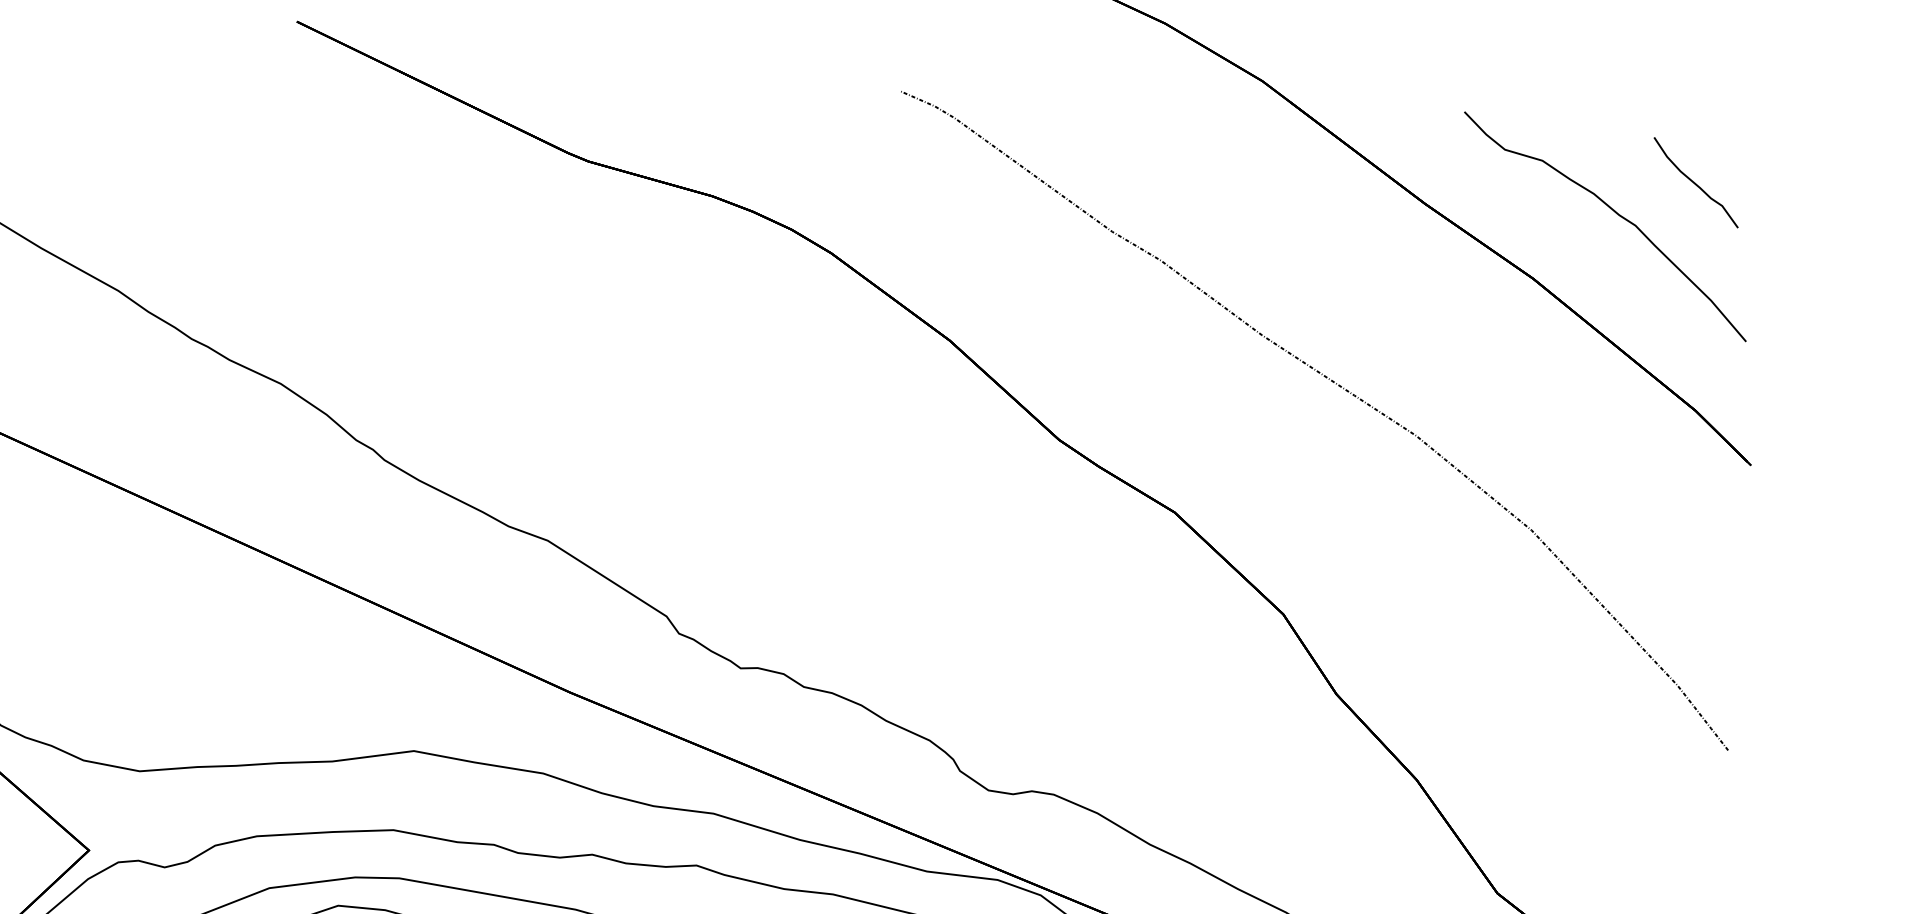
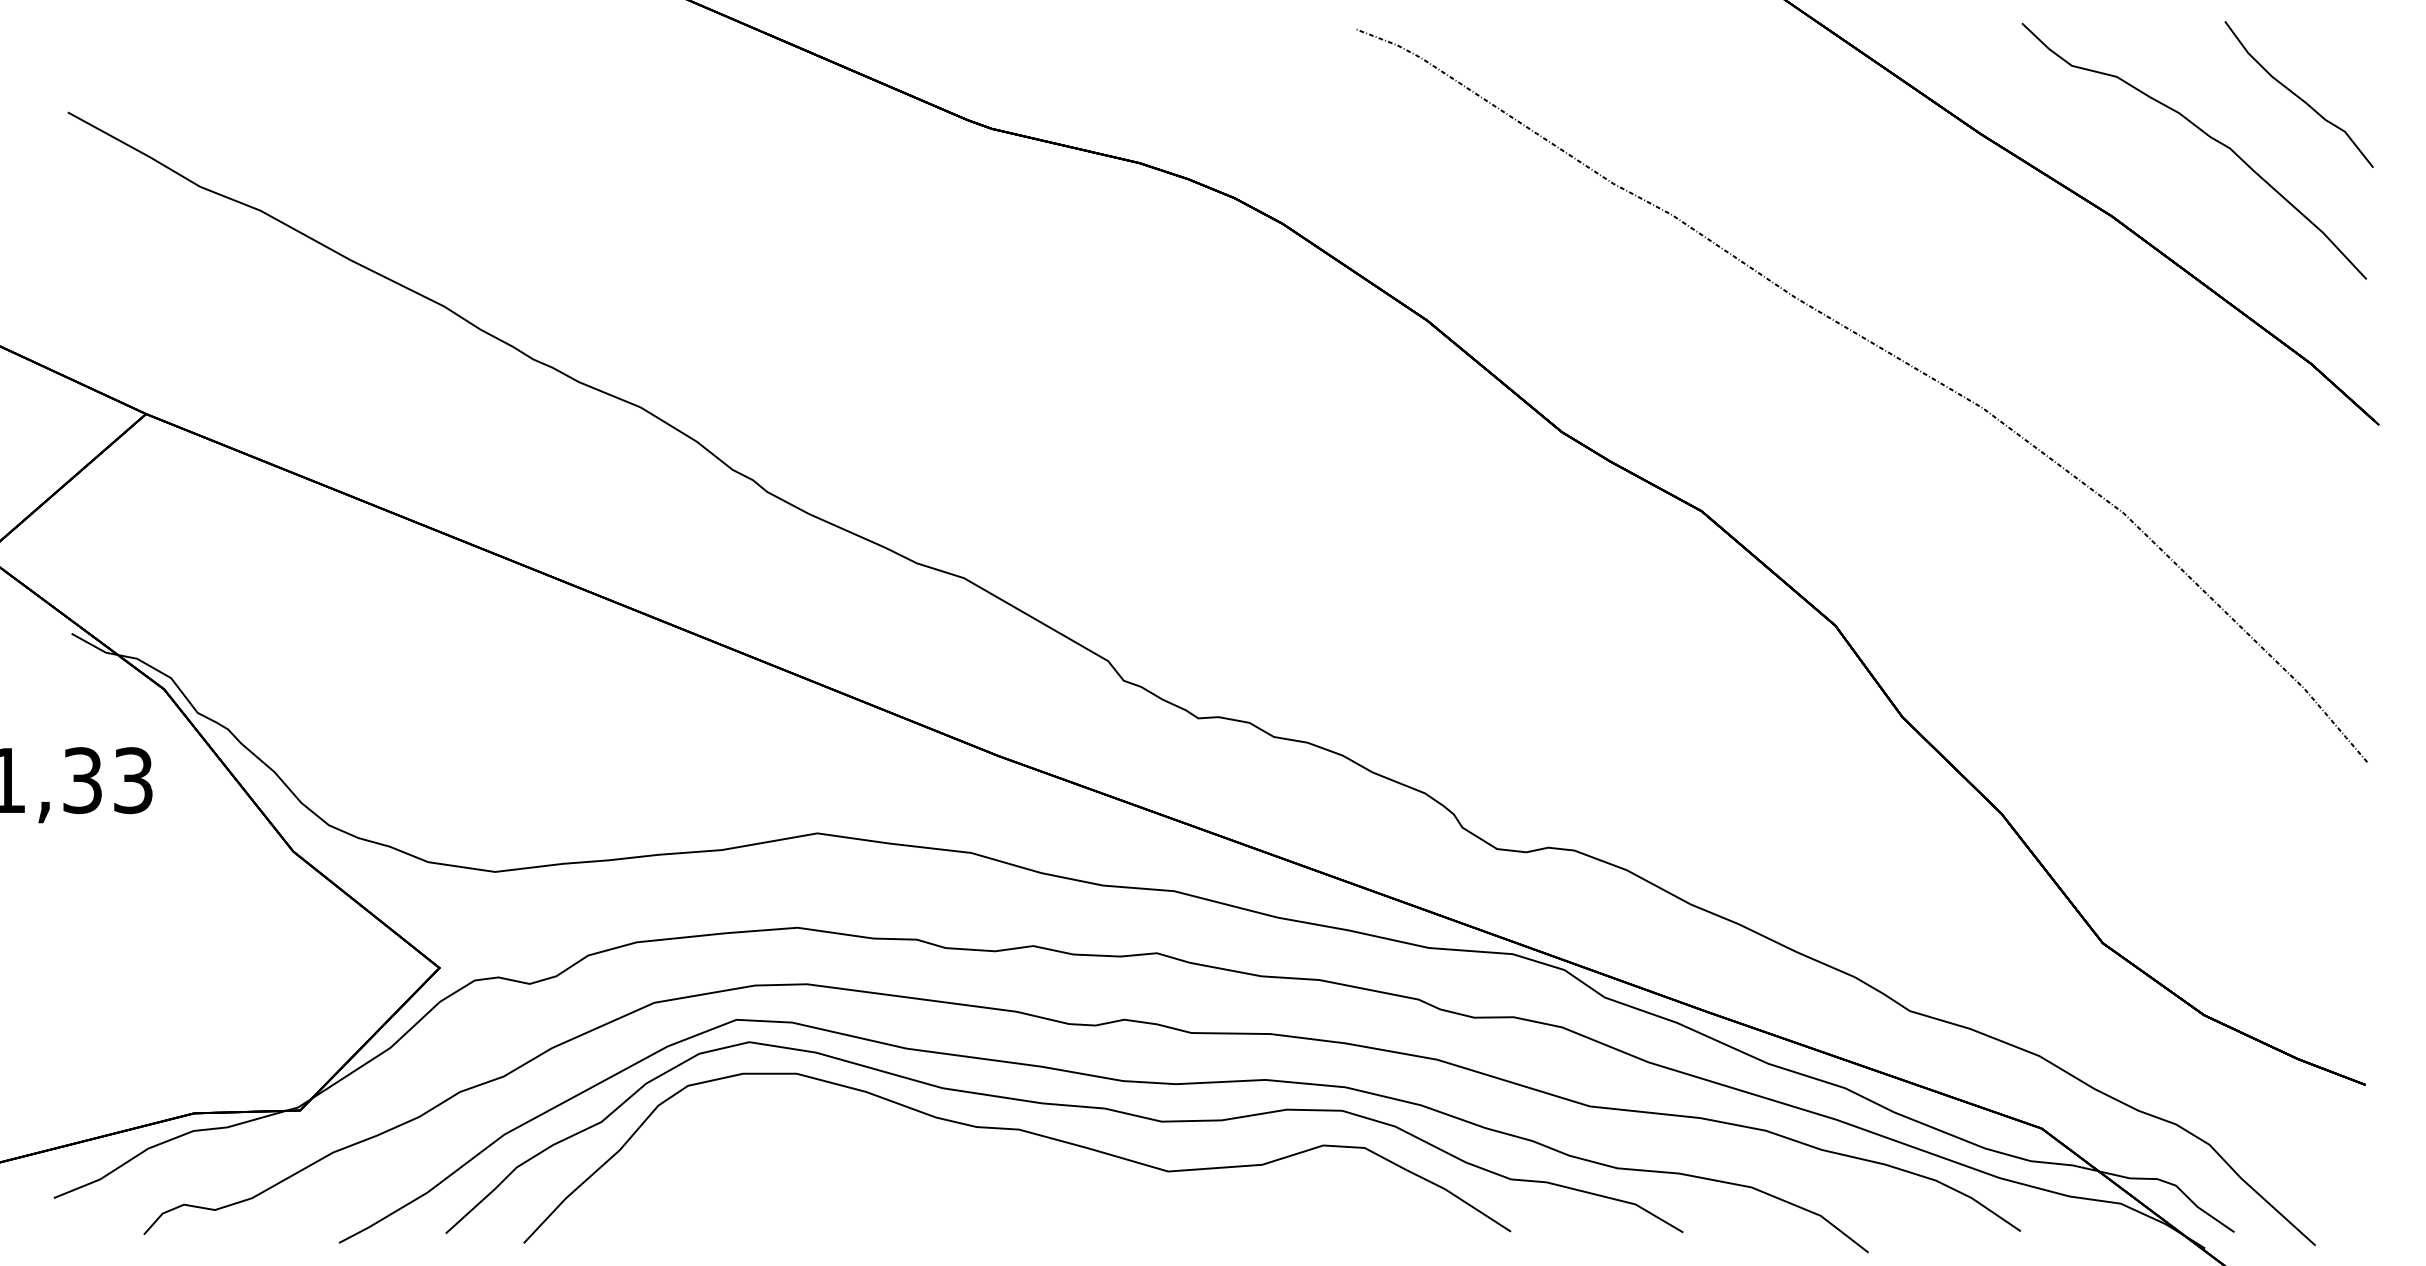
part: (1695, 182) -> (2298, 94), size x1.43

